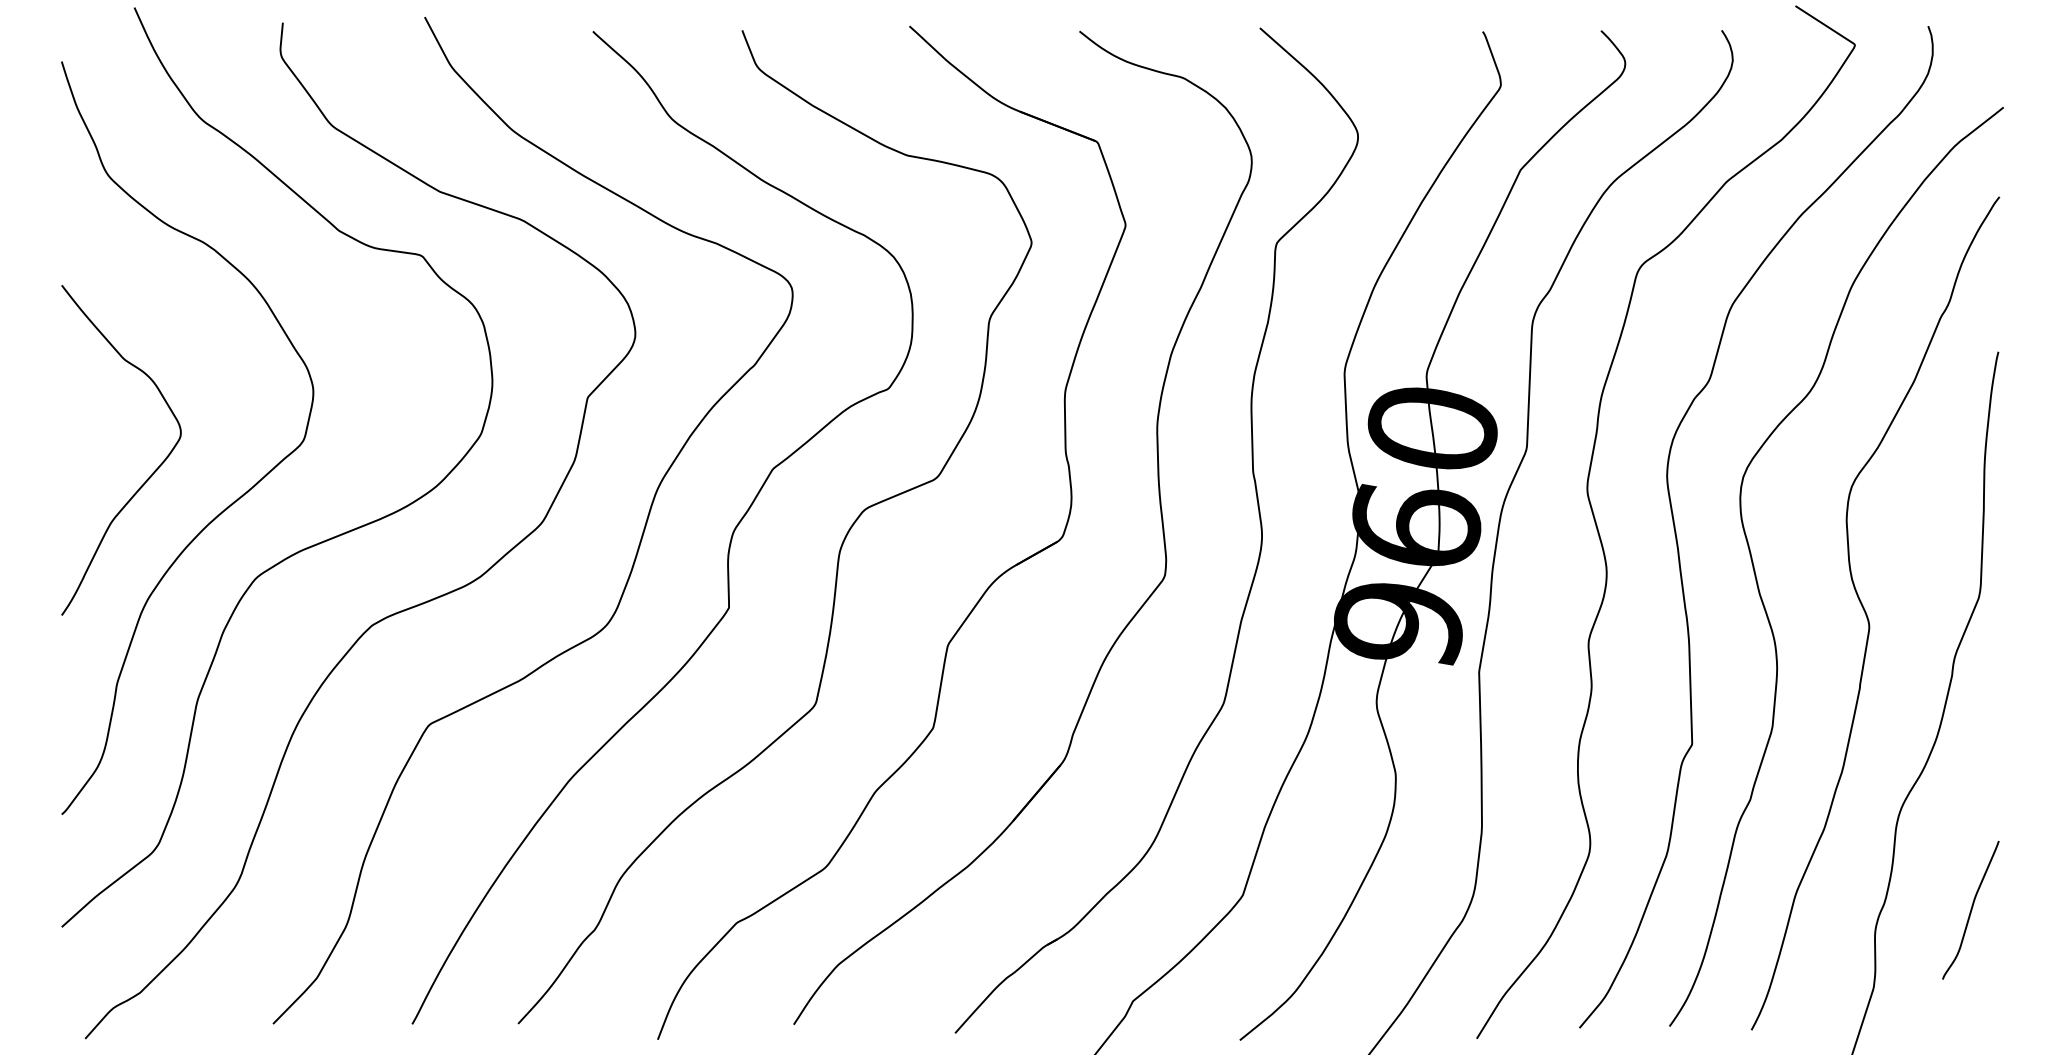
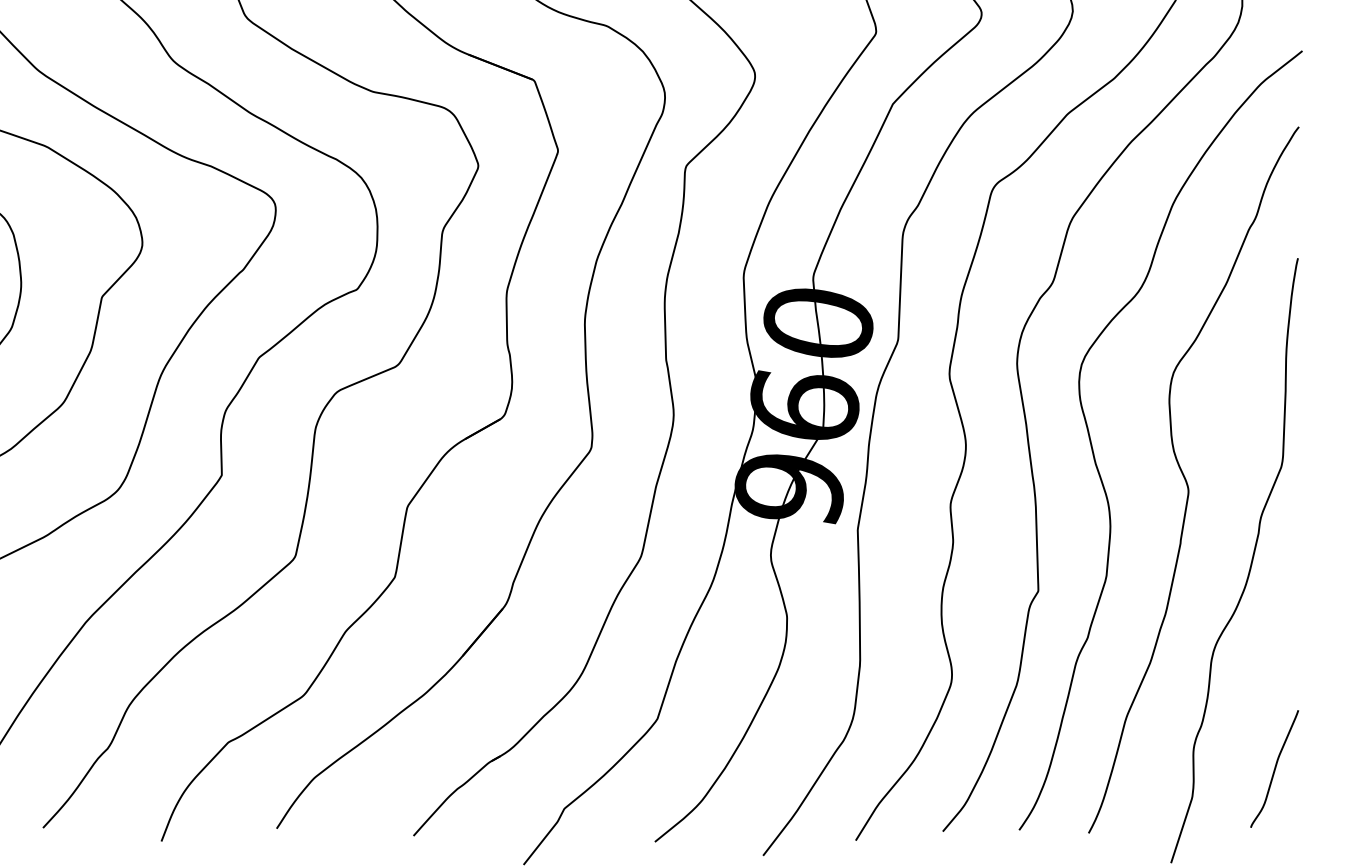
curve: (1970, 909) -> (1274, 768), moved

